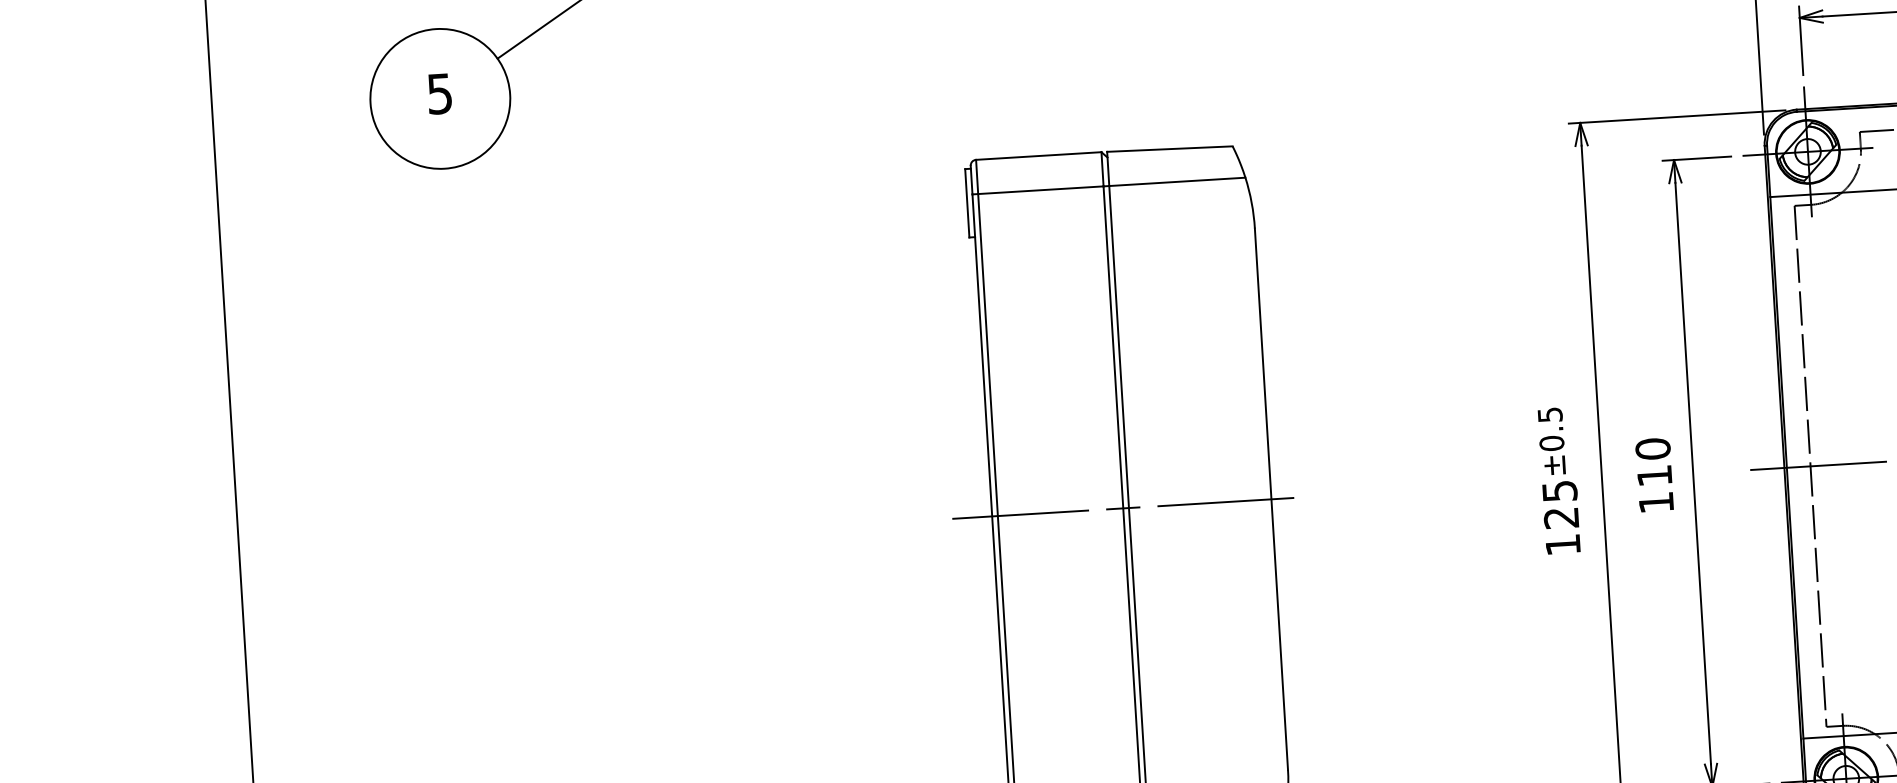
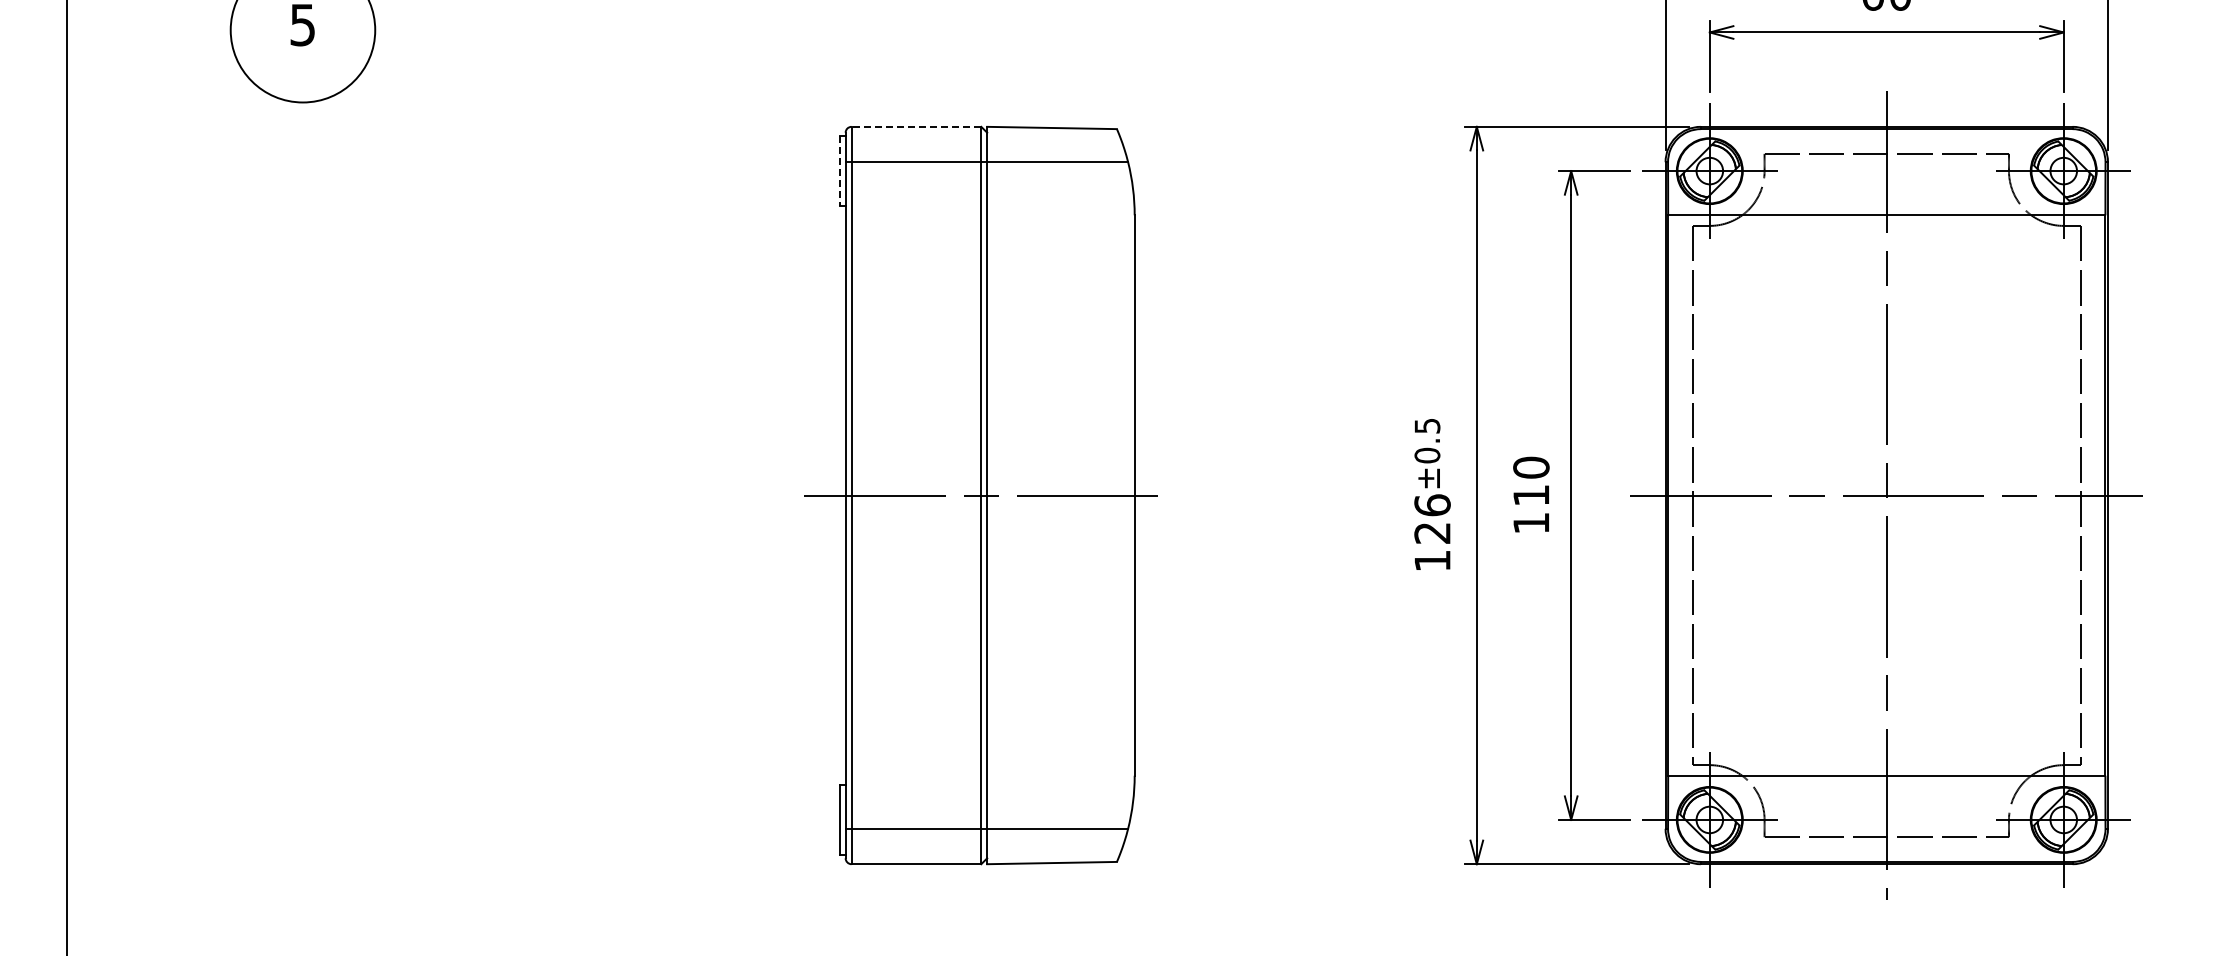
line: (1038, 155) -> (916, 126), solid -> dashed
line: (967, 203) -> (839, 171), solid -> dashed
text: (1559, 491) -> (1432, 505), 125 -> 126

